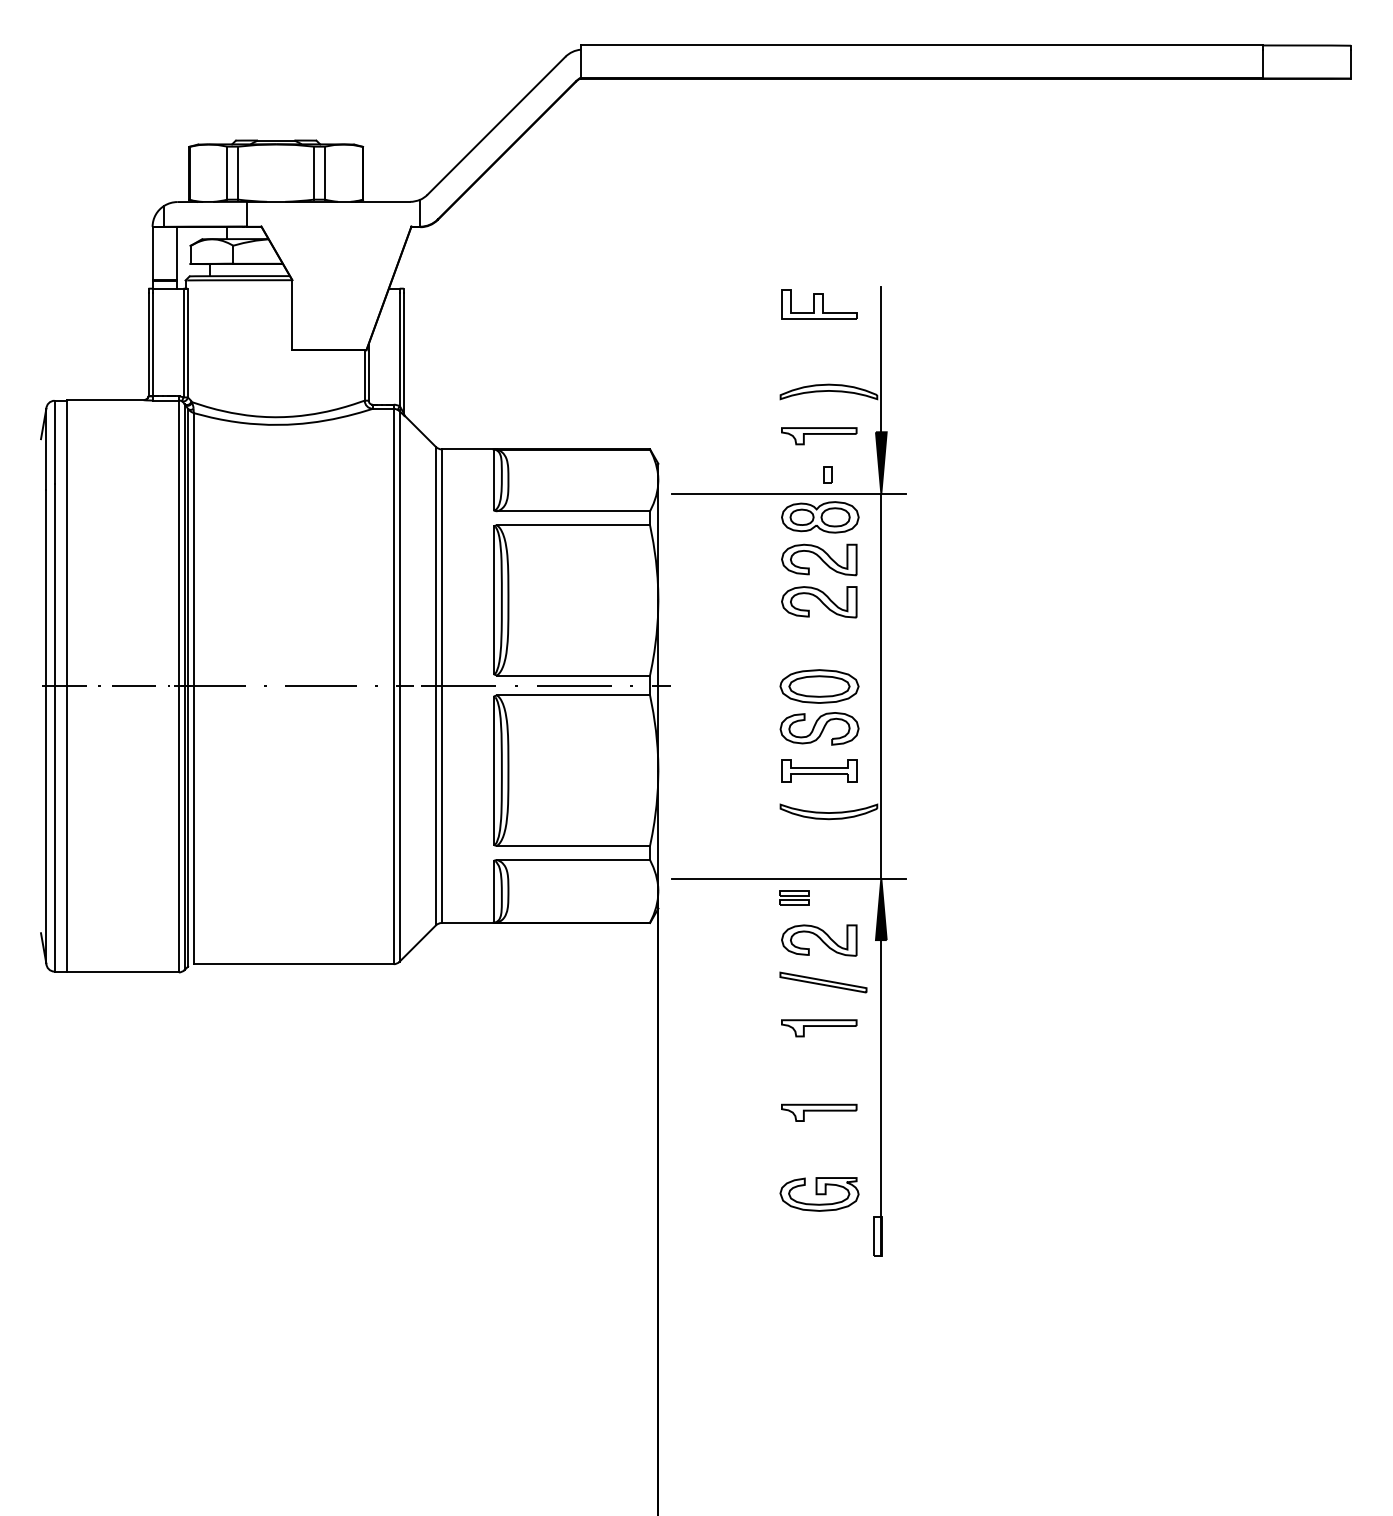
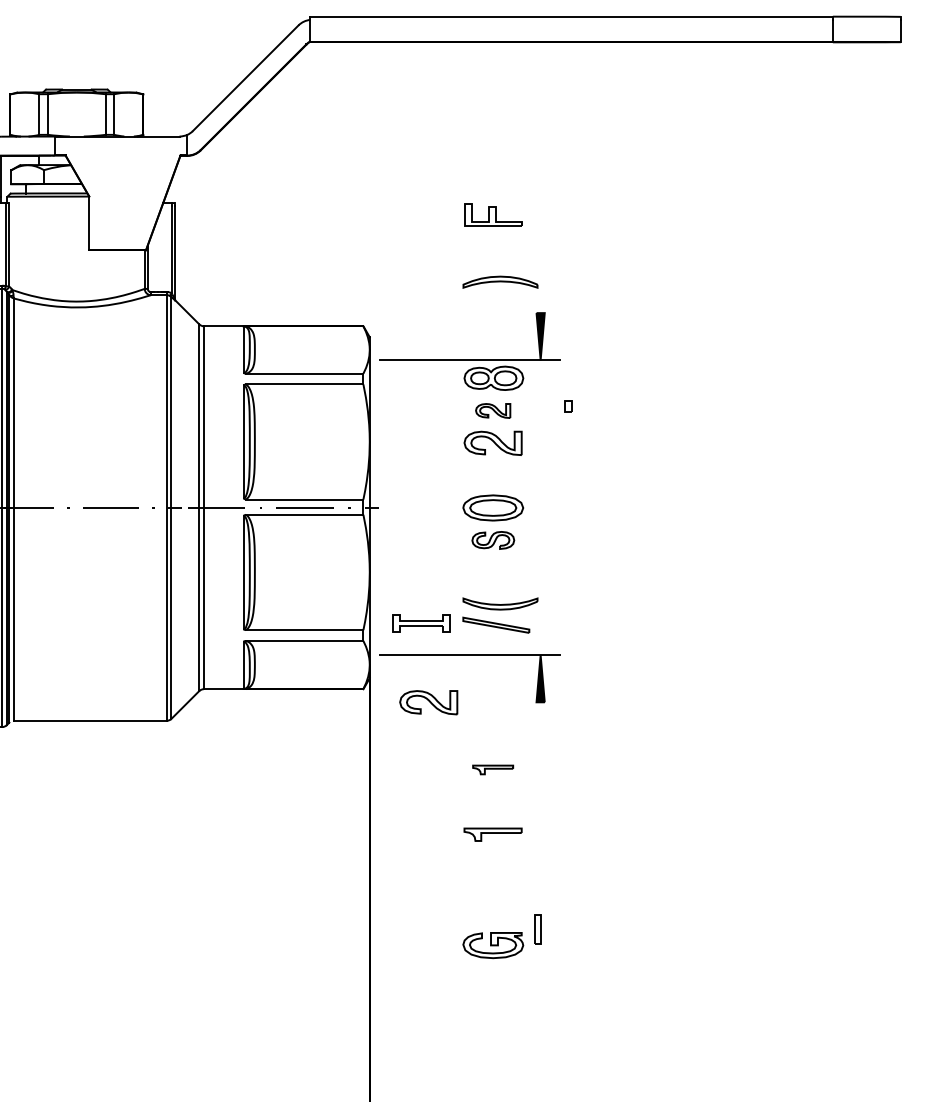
line: (881, 359) -> (540, 257), removed
part: (819, 436) -> (493, 316), removed
part: (827, 474) -> (568, 406), moved
part: (819, 559) -> (493, 410), size x0.6
line: (881, 685) -> (540, 507), removed
part: (819, 728) -> (493, 540), size x0.7
part: (819, 770) -> (421, 622), moved
part: (794, 897) -> (474, 669), removed
part: (819, 940) -> (428, 702), moved
part: (823, 982) -> (496, 625), moved
part: (819, 1028) -> (493, 770), size x0.7
line: (881, 1097) -> (540, 822), removed
part: (819, 1194) -> (493, 945), moved

